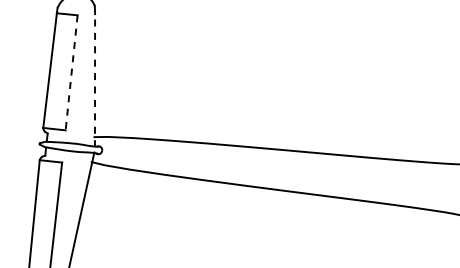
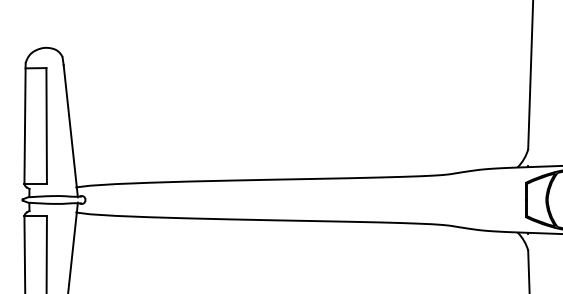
line: (71, 72) -> (46, 125), dashed -> solid
line: (94, 79) -> (70, 130), dashed -> solid

